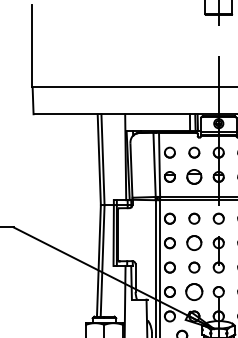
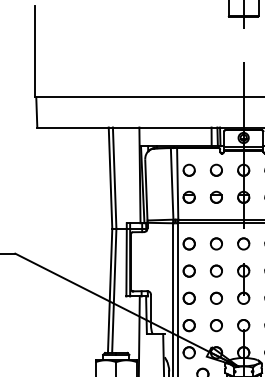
part: (194, 176) -> (216, 196), size x0.71
circle: (194, 243) -> (216, 271), size x0.71
circle: (194, 291) -> (216, 324), size x0.62

